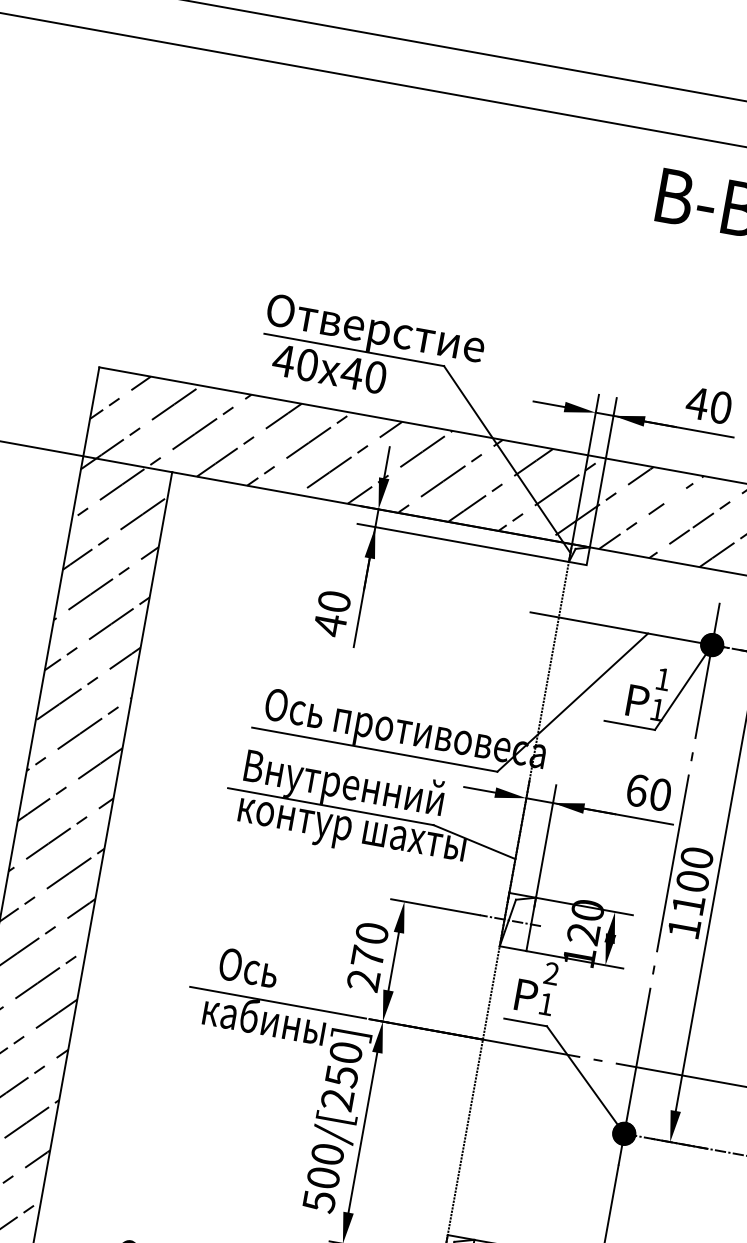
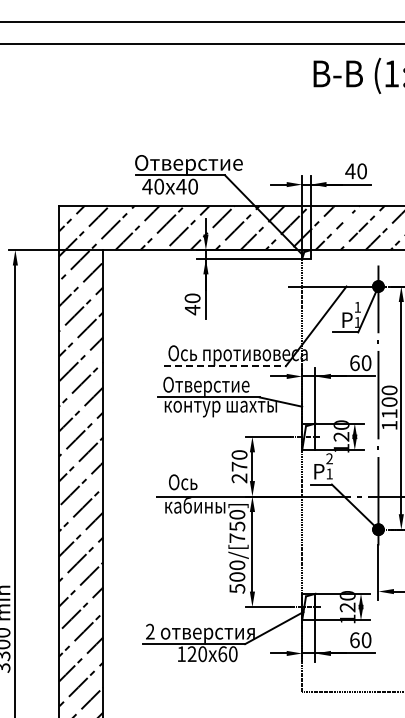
line: (373, 750) -> (224, 366), solid -> dashed
text: (342, 783) -> (212, 385), Внутренний -> Отверстие
text: (337, 1100) -> (237, 538), 500/[250] -> 500/[750]

